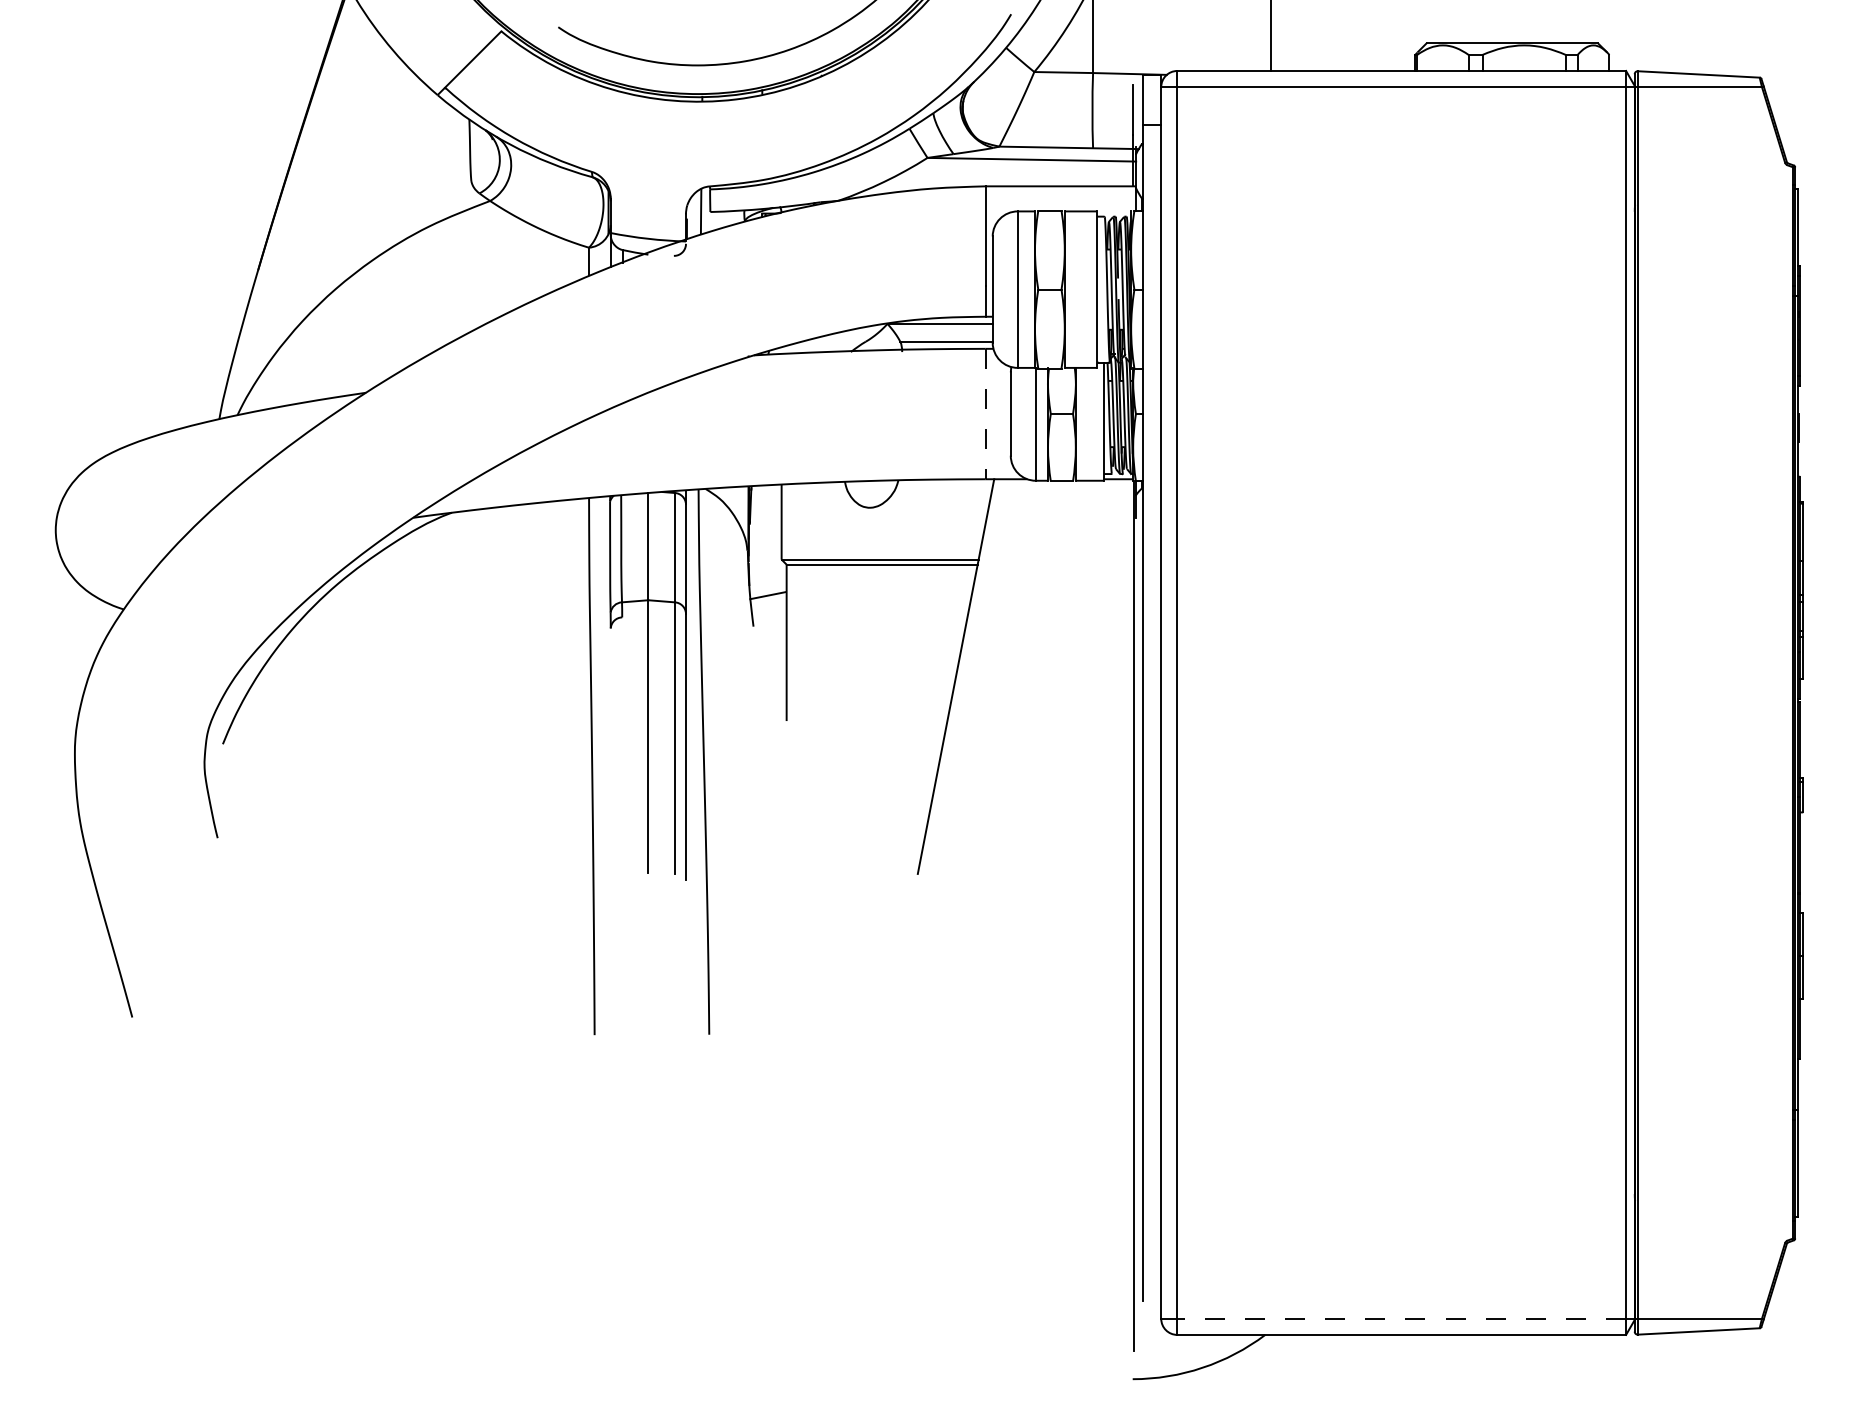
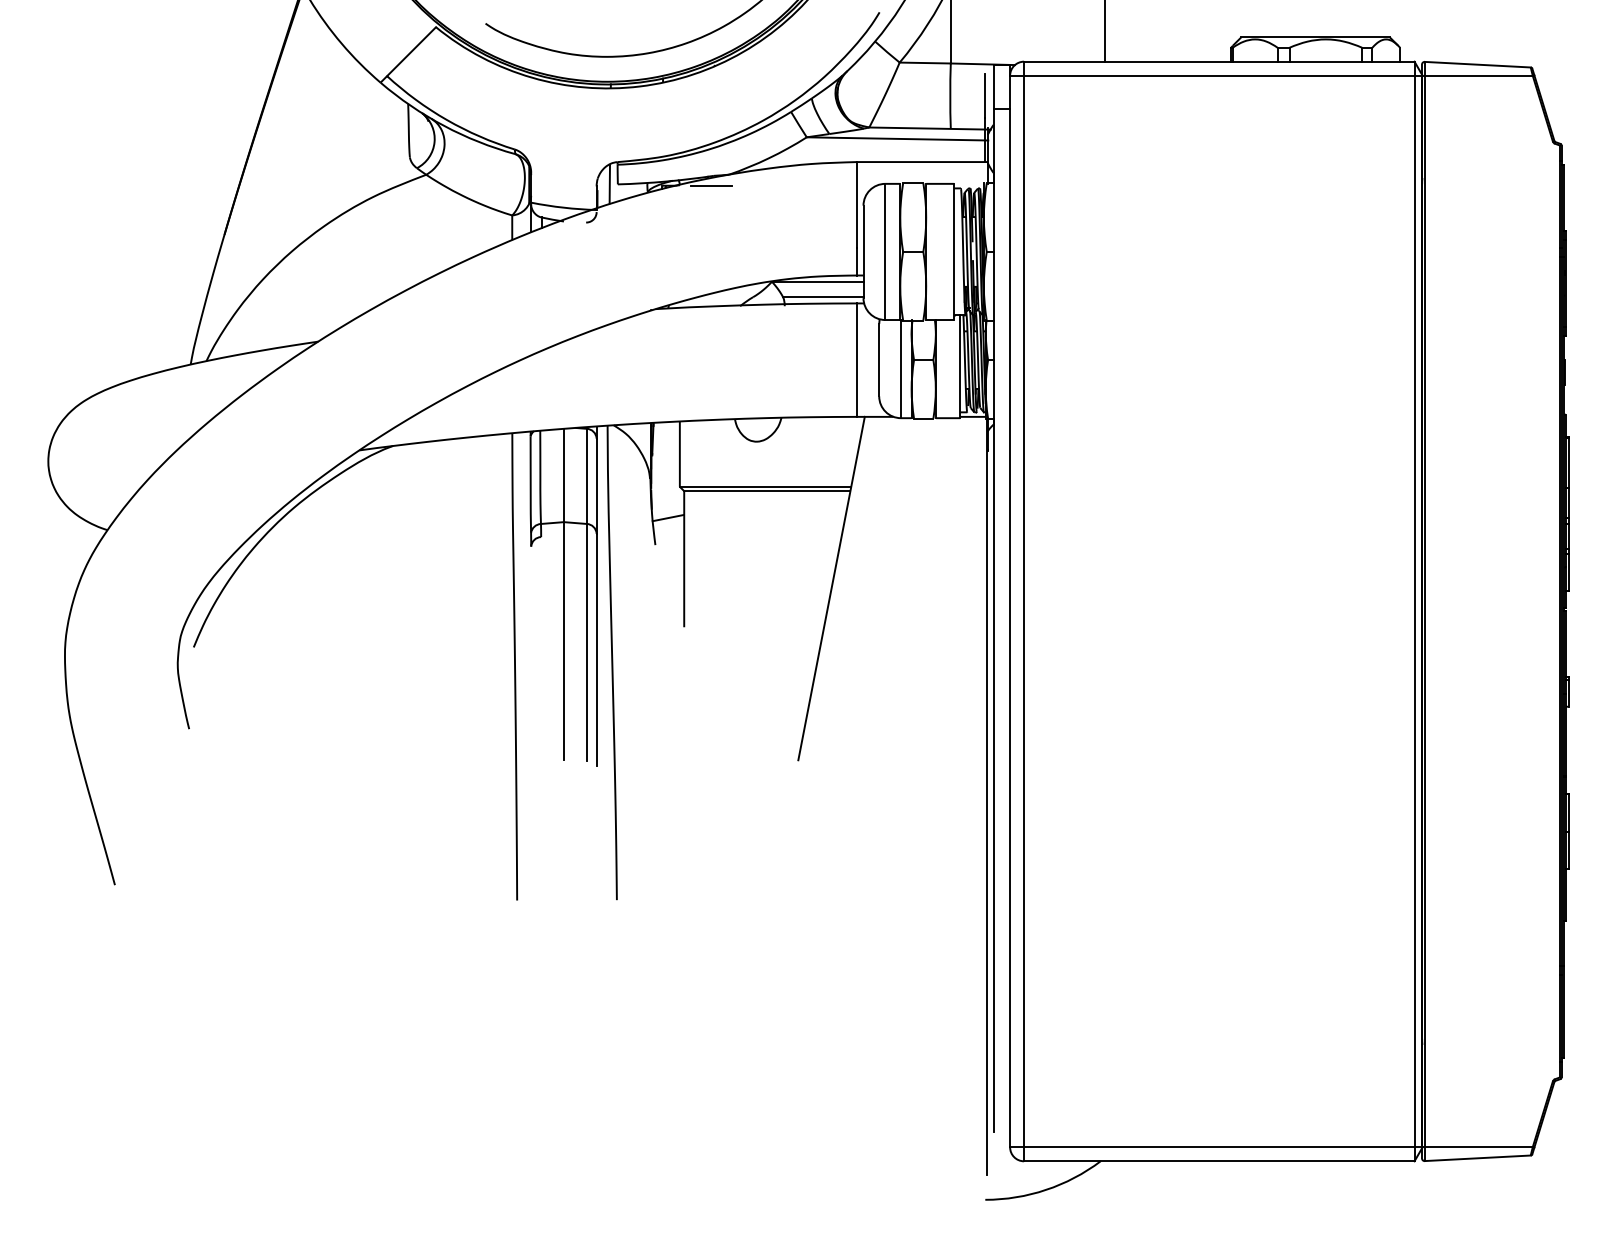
line: (817, 213) -> (711, 185), added
line: (985, 414) -> (857, 360), dashed -> solid
line: (1401, 1318) -> (1219, 1147), dashed -> solid

